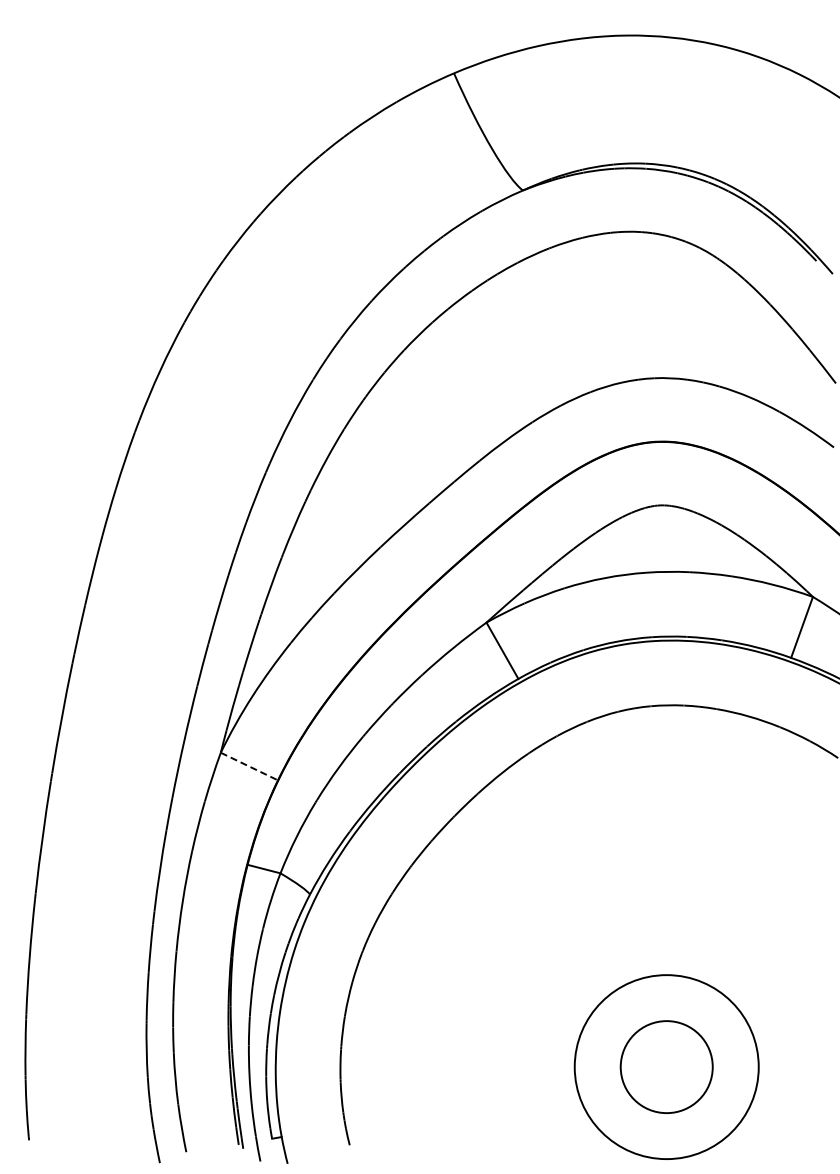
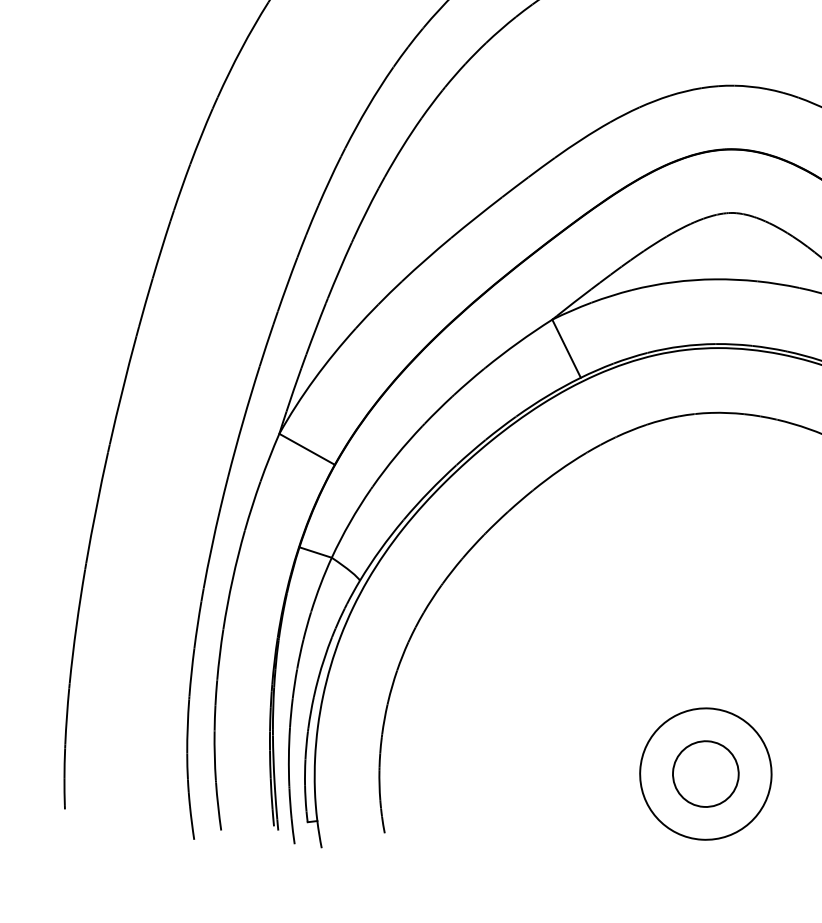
line: (249, 766) -> (307, 449), dashed -> solid
circle: (666, 1066) -> (705, 773), size x0.71
circle: (666, 1066) -> (705, 773), size x0.71

